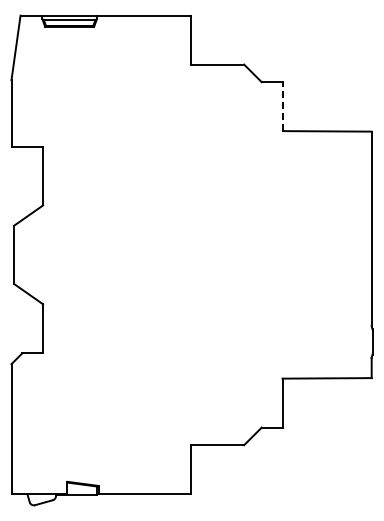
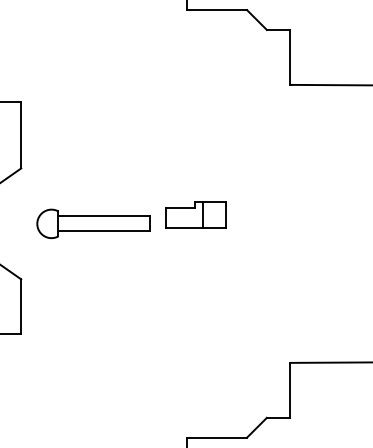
line: (282, 106) -> (290, 57), dashed -> solid
part: (198, 246) -> (195, 214), added
part: (107, 254) -> (93, 223), added

